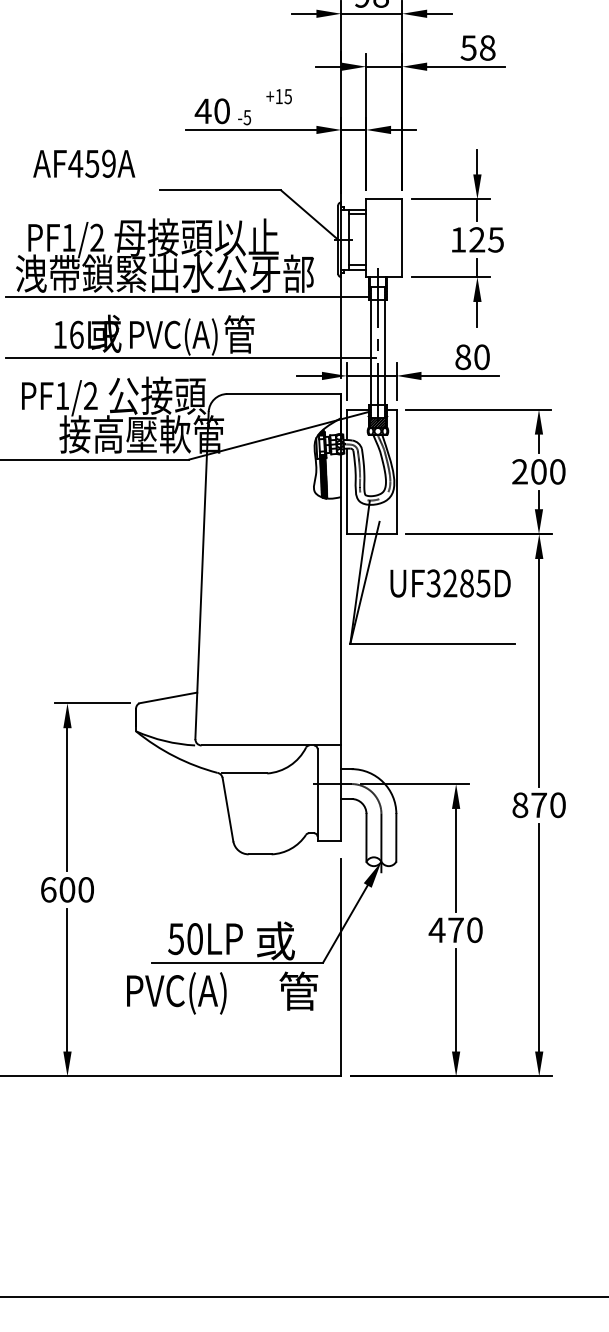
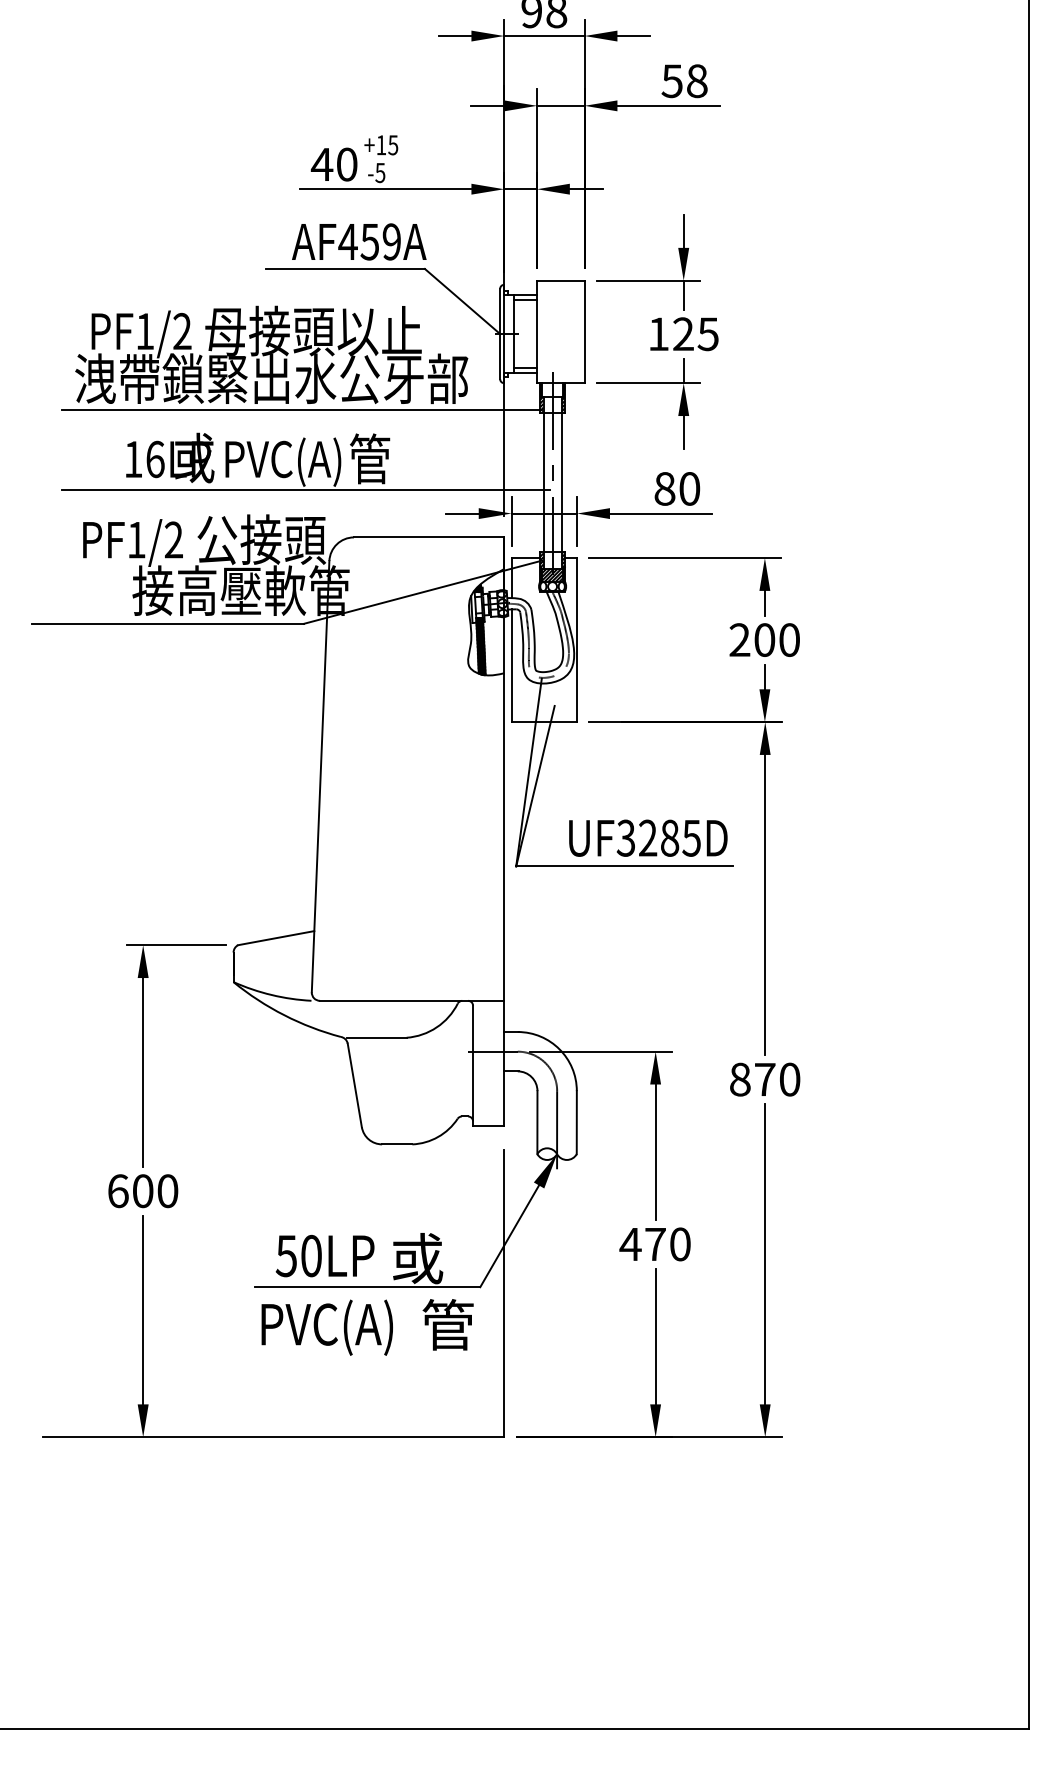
text: (279, 96) -> (381, 145), moved
text: (84, 163) -> (359, 241), moved
text: (450, 582) -> (648, 837), moved
text: (176, 993) -> (326, 1327), moved

